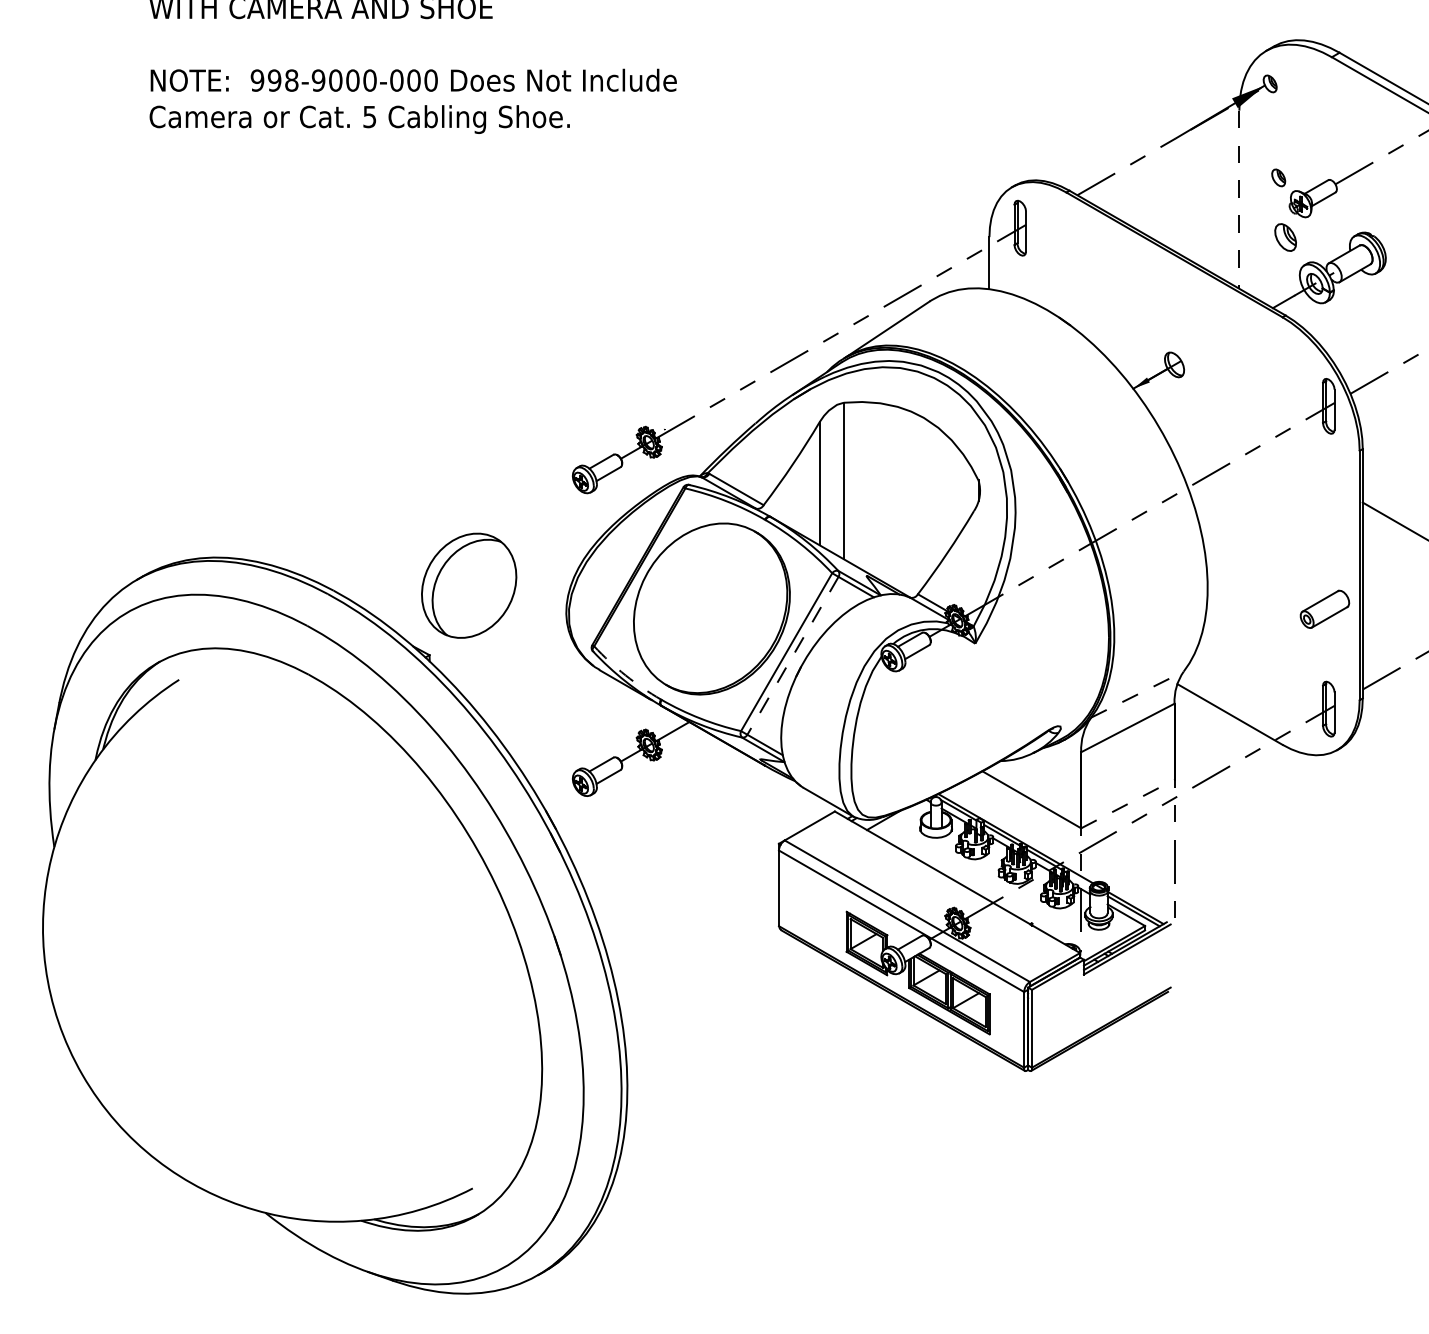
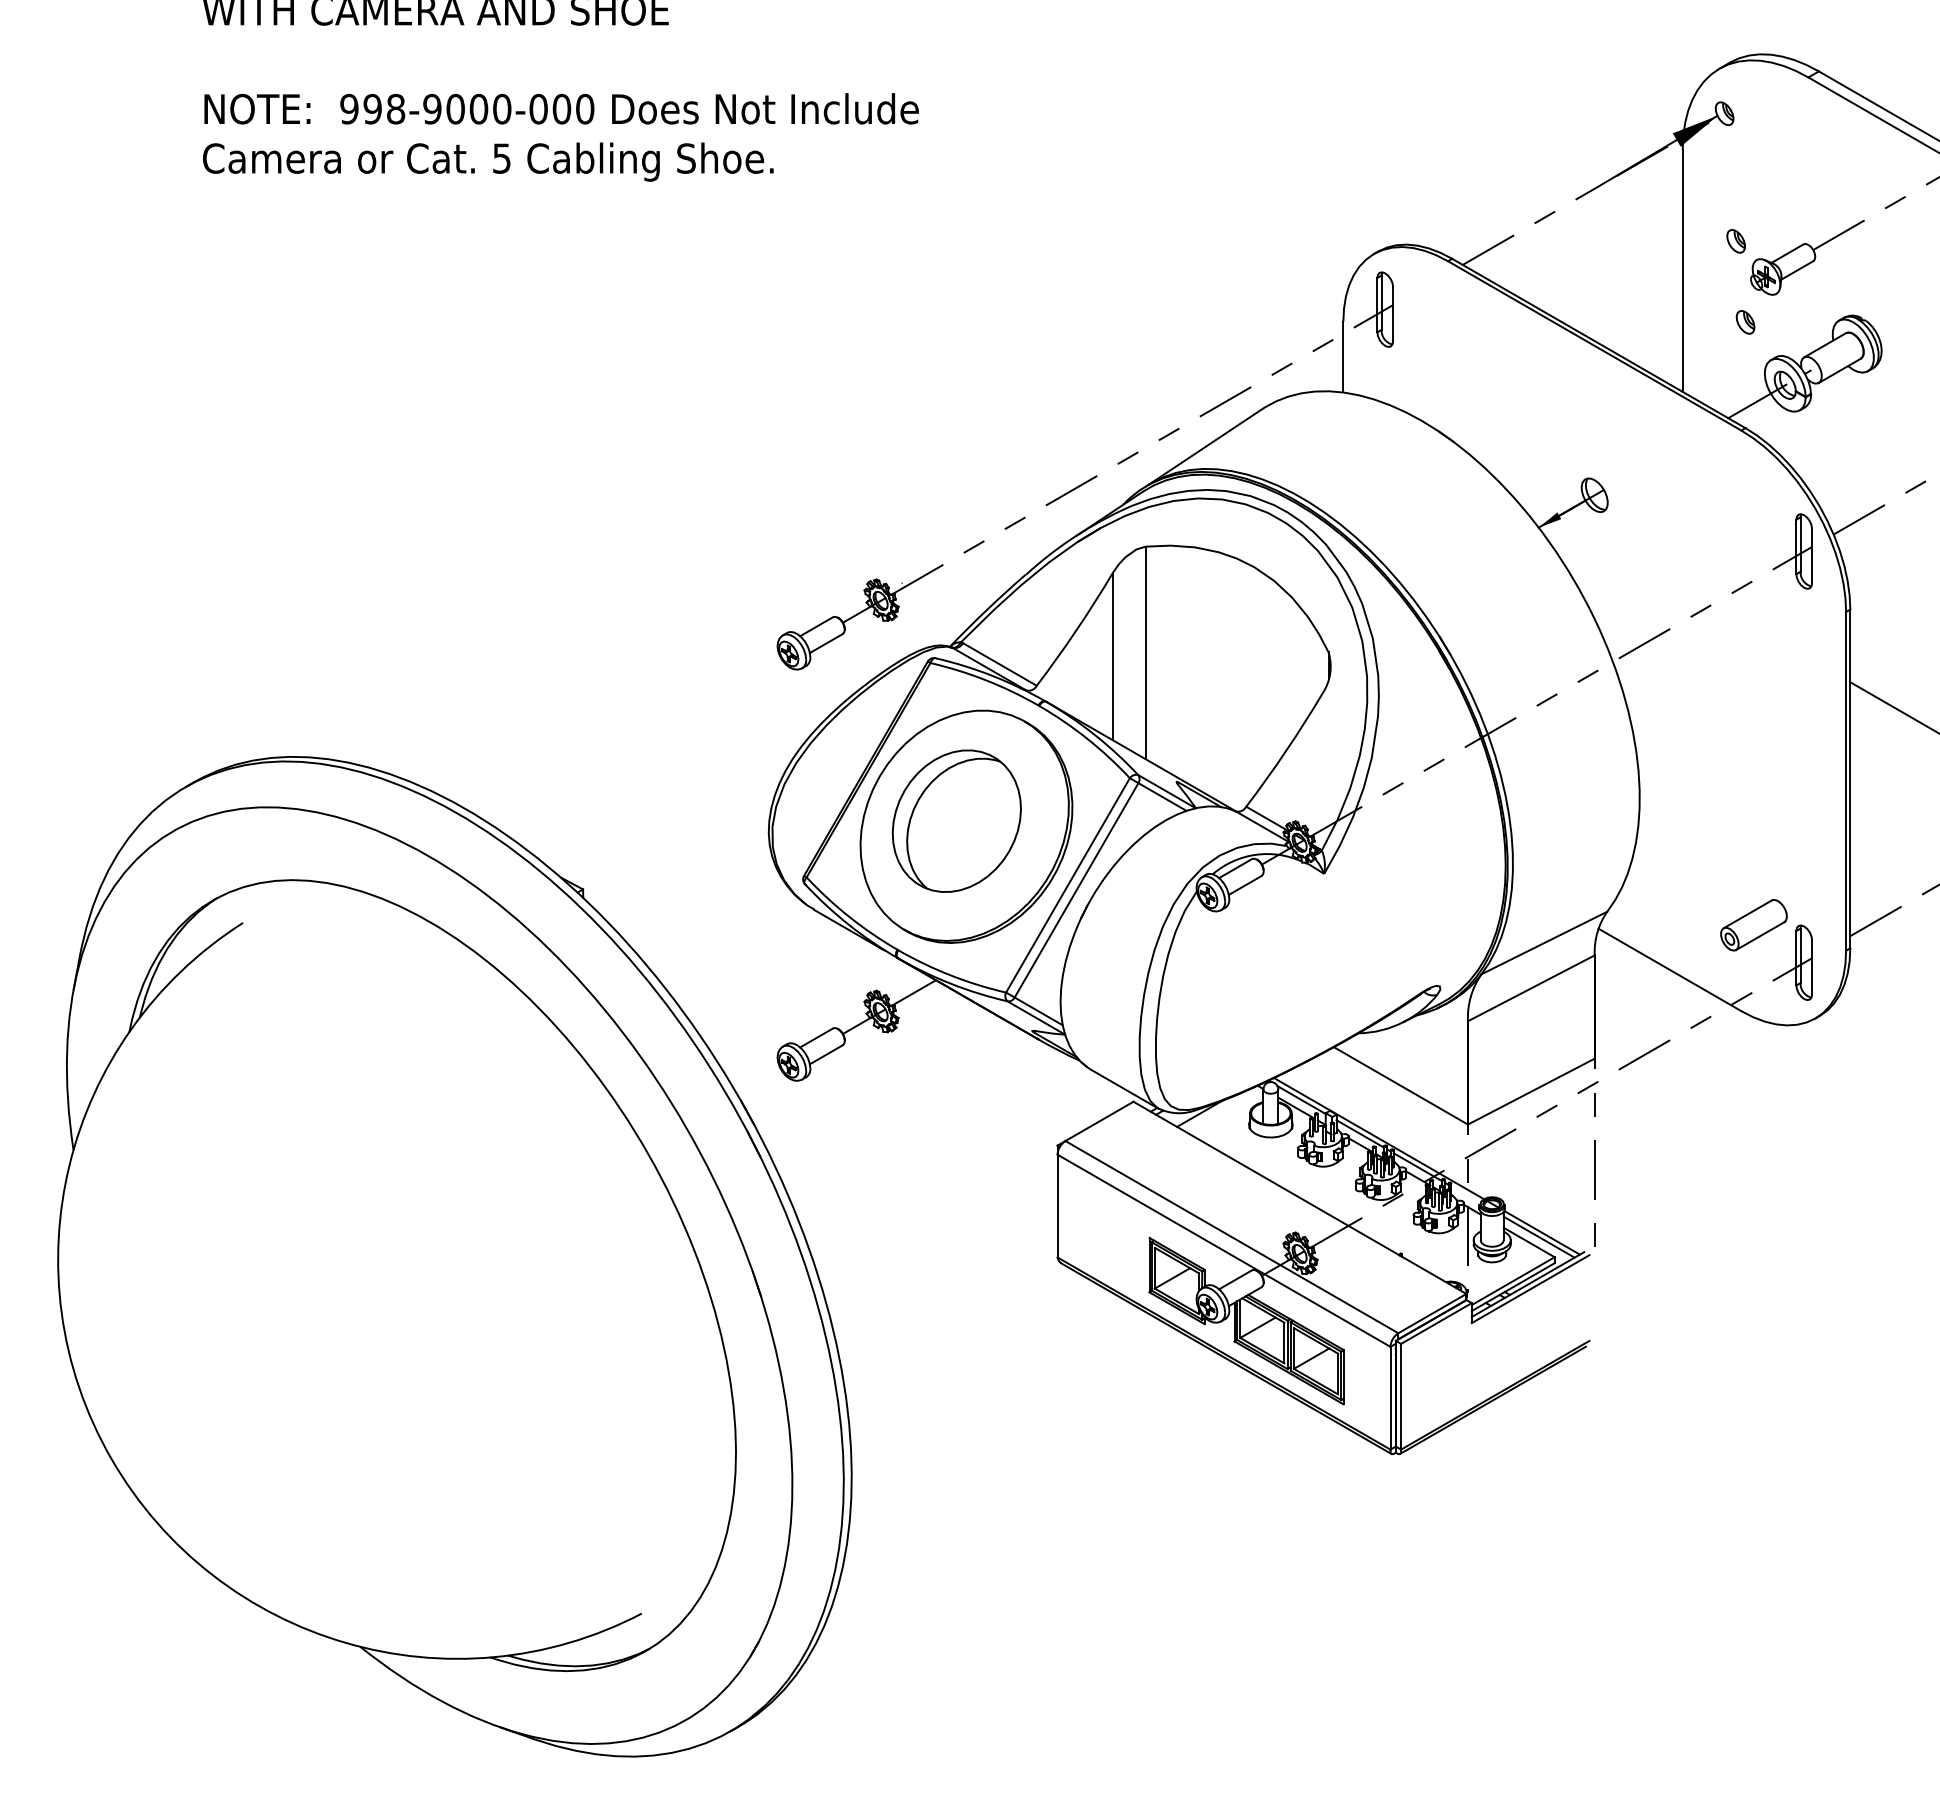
line: (1239, 199) -> (1682, 270), dashed -> solid
part: (1285, 237) -> (1745, 322), size x0.62
part: (468, 585) -> (956, 820), moved
part: (1324, 609) -> (1753, 925), moved
line: (792, 655) -> (1076, 890), dashed -> solid
arc: (625, 675) -> (849, 916), dashed -> solid
line: (1137, 694) -> (1544, 942), dashed -> solid
line: (1127, 803) -> (1531, 1091), dashed -> solid

